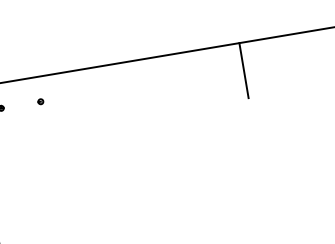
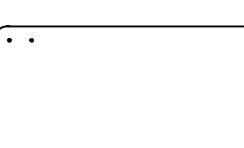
line: (243, 69) -> (145, 41), removed

